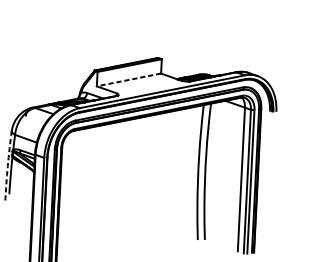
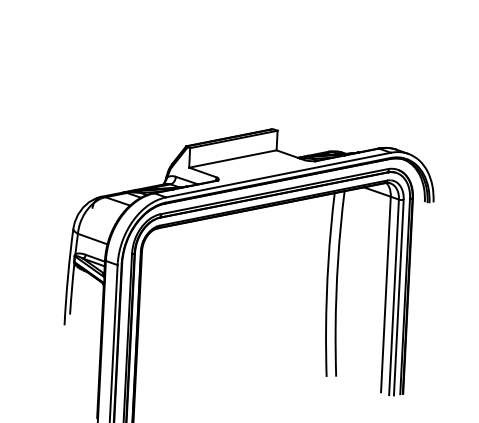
line: (128, 80) -> (232, 159), dashed -> solid
arc: (7, 166) -> (67, 276), dashed -> solid

